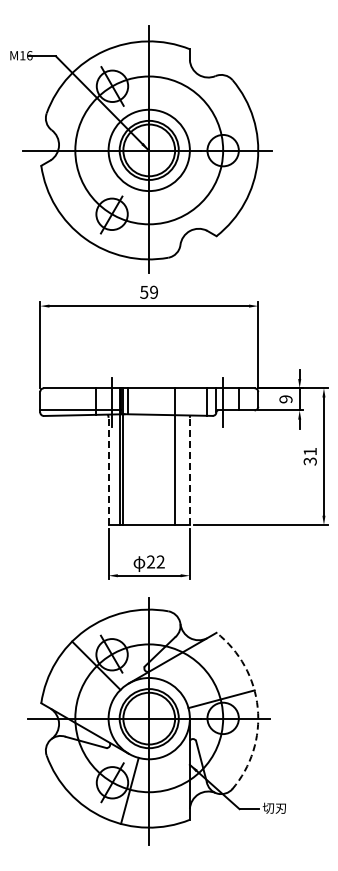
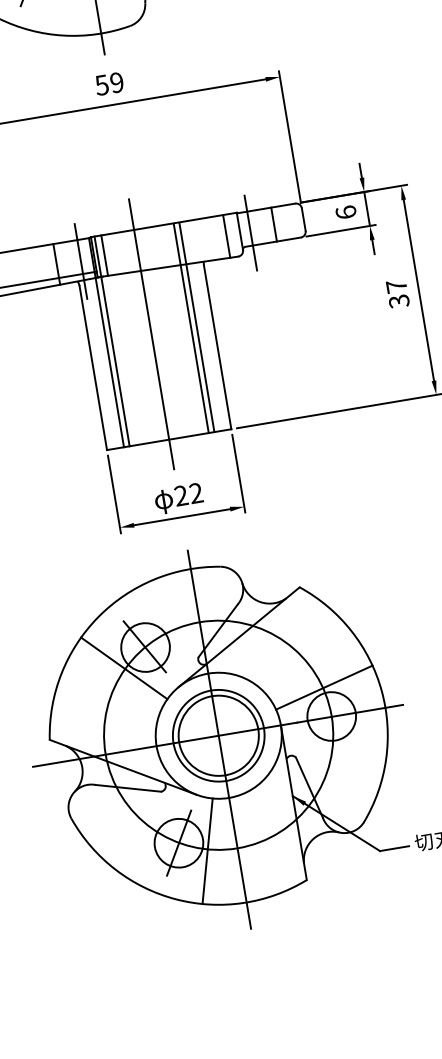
text: (285, 399) -> (345, 212), 9 -> 6
text: (309, 451) -> (395, 286), 31 -> 37
line: (149, 455) -> (151, 333), added
line: (178, 456) -> (196, 327), added
line: (108, 471) -> (93, 368), dashed -> solid
line: (189, 471) -> (217, 347), dashed -> solid
arc: (257, 707) -> (381, 691), dashed -> solid

